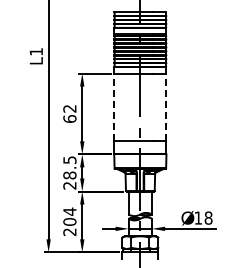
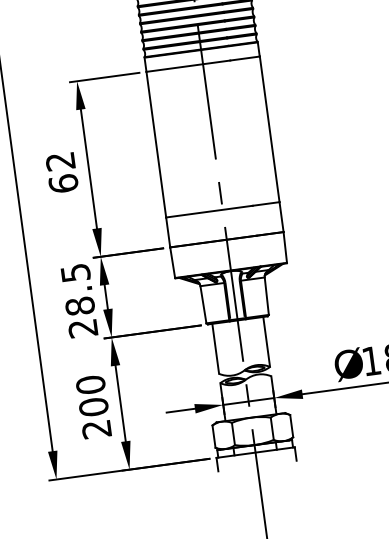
line: (114, 107) -> (157, 145), dashed -> solid
line: (166, 107) -> (269, 130), dashed -> solid
text: (69, 211) -> (89, 384), 204 -> 200

